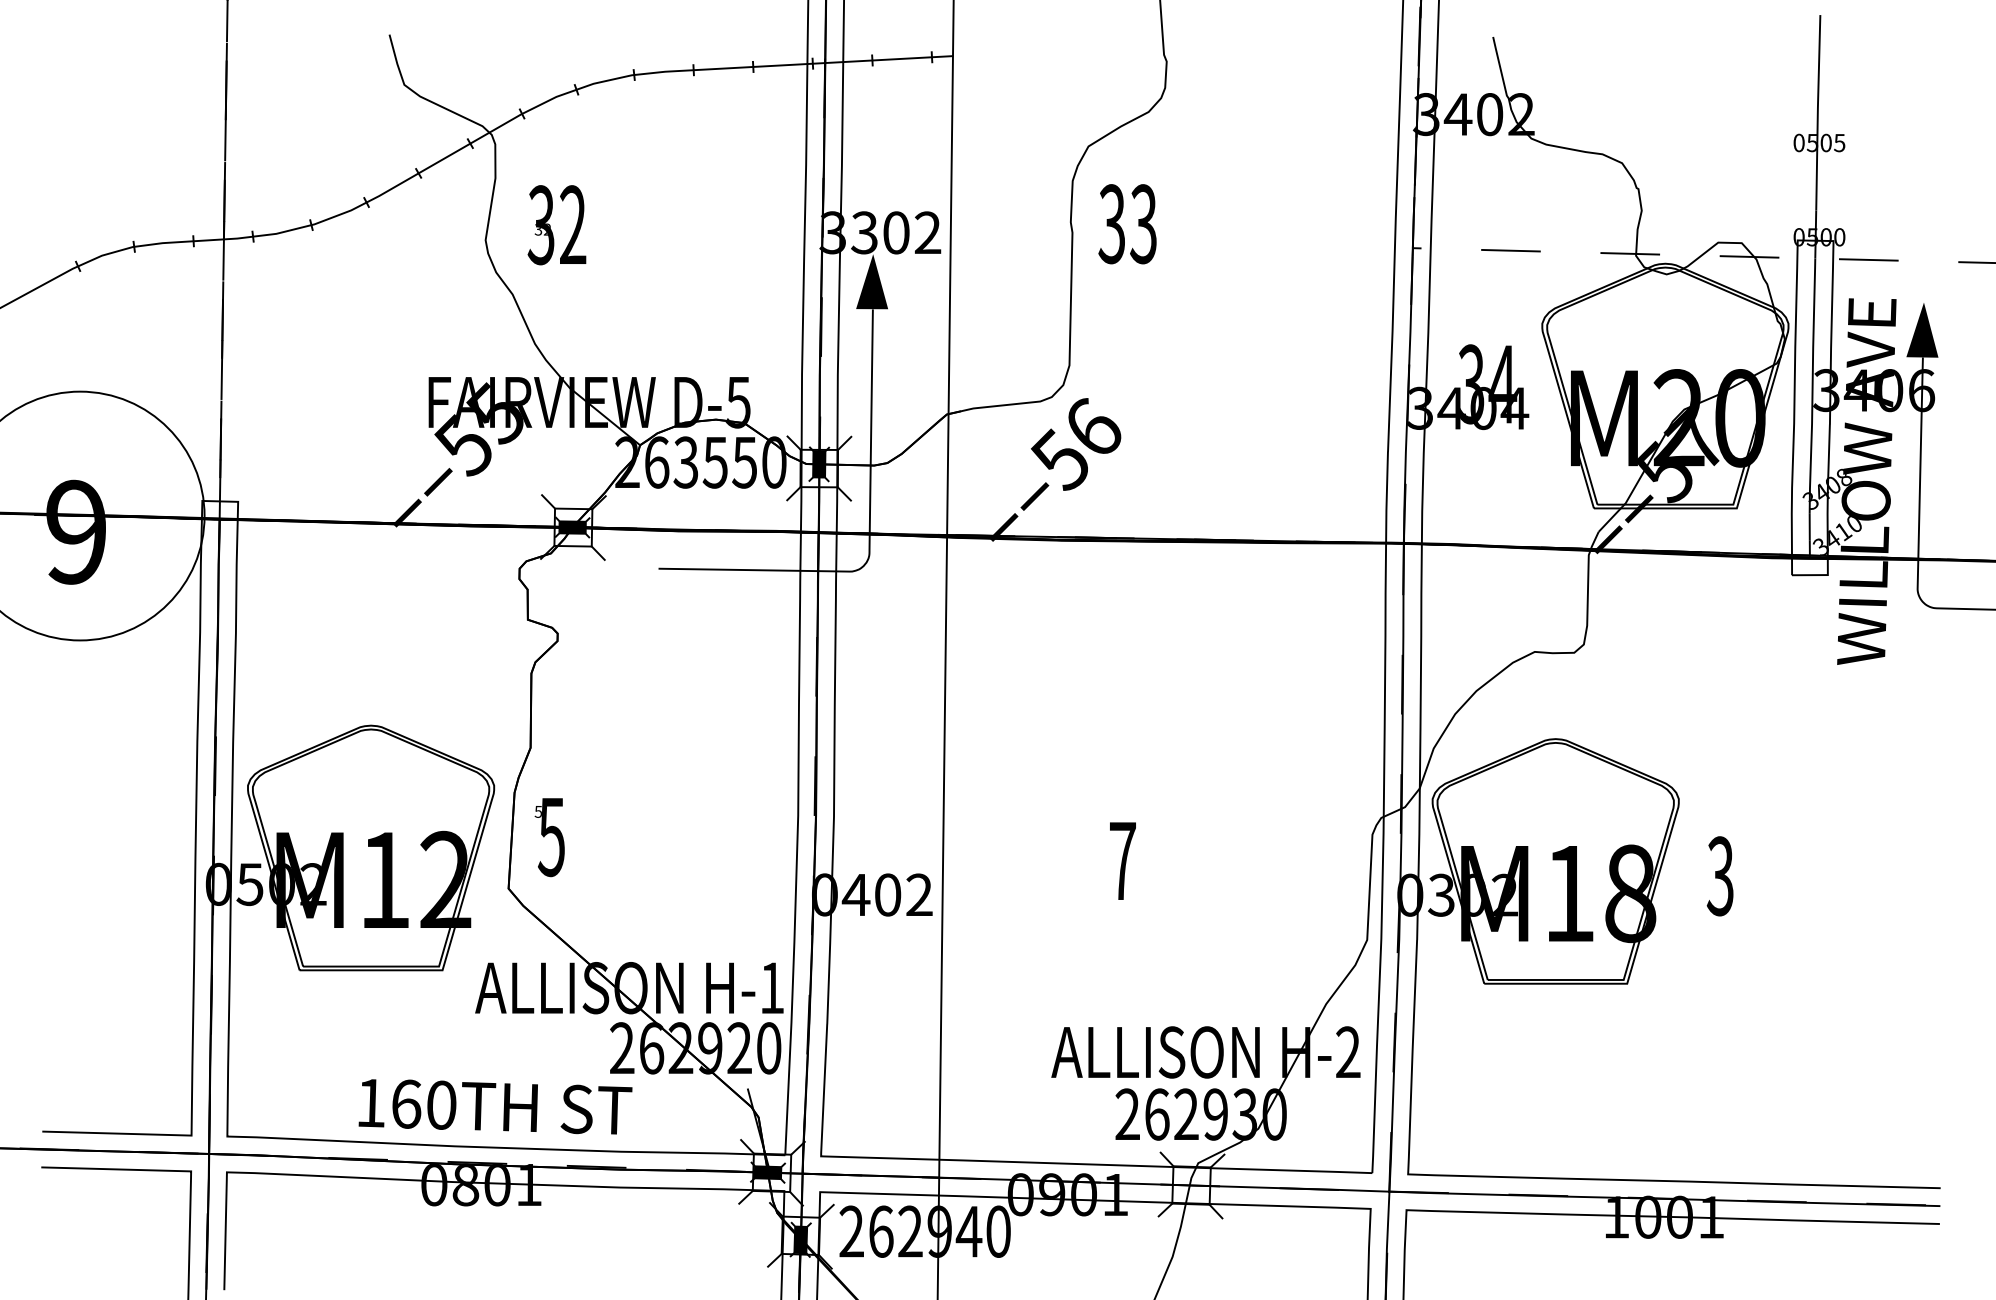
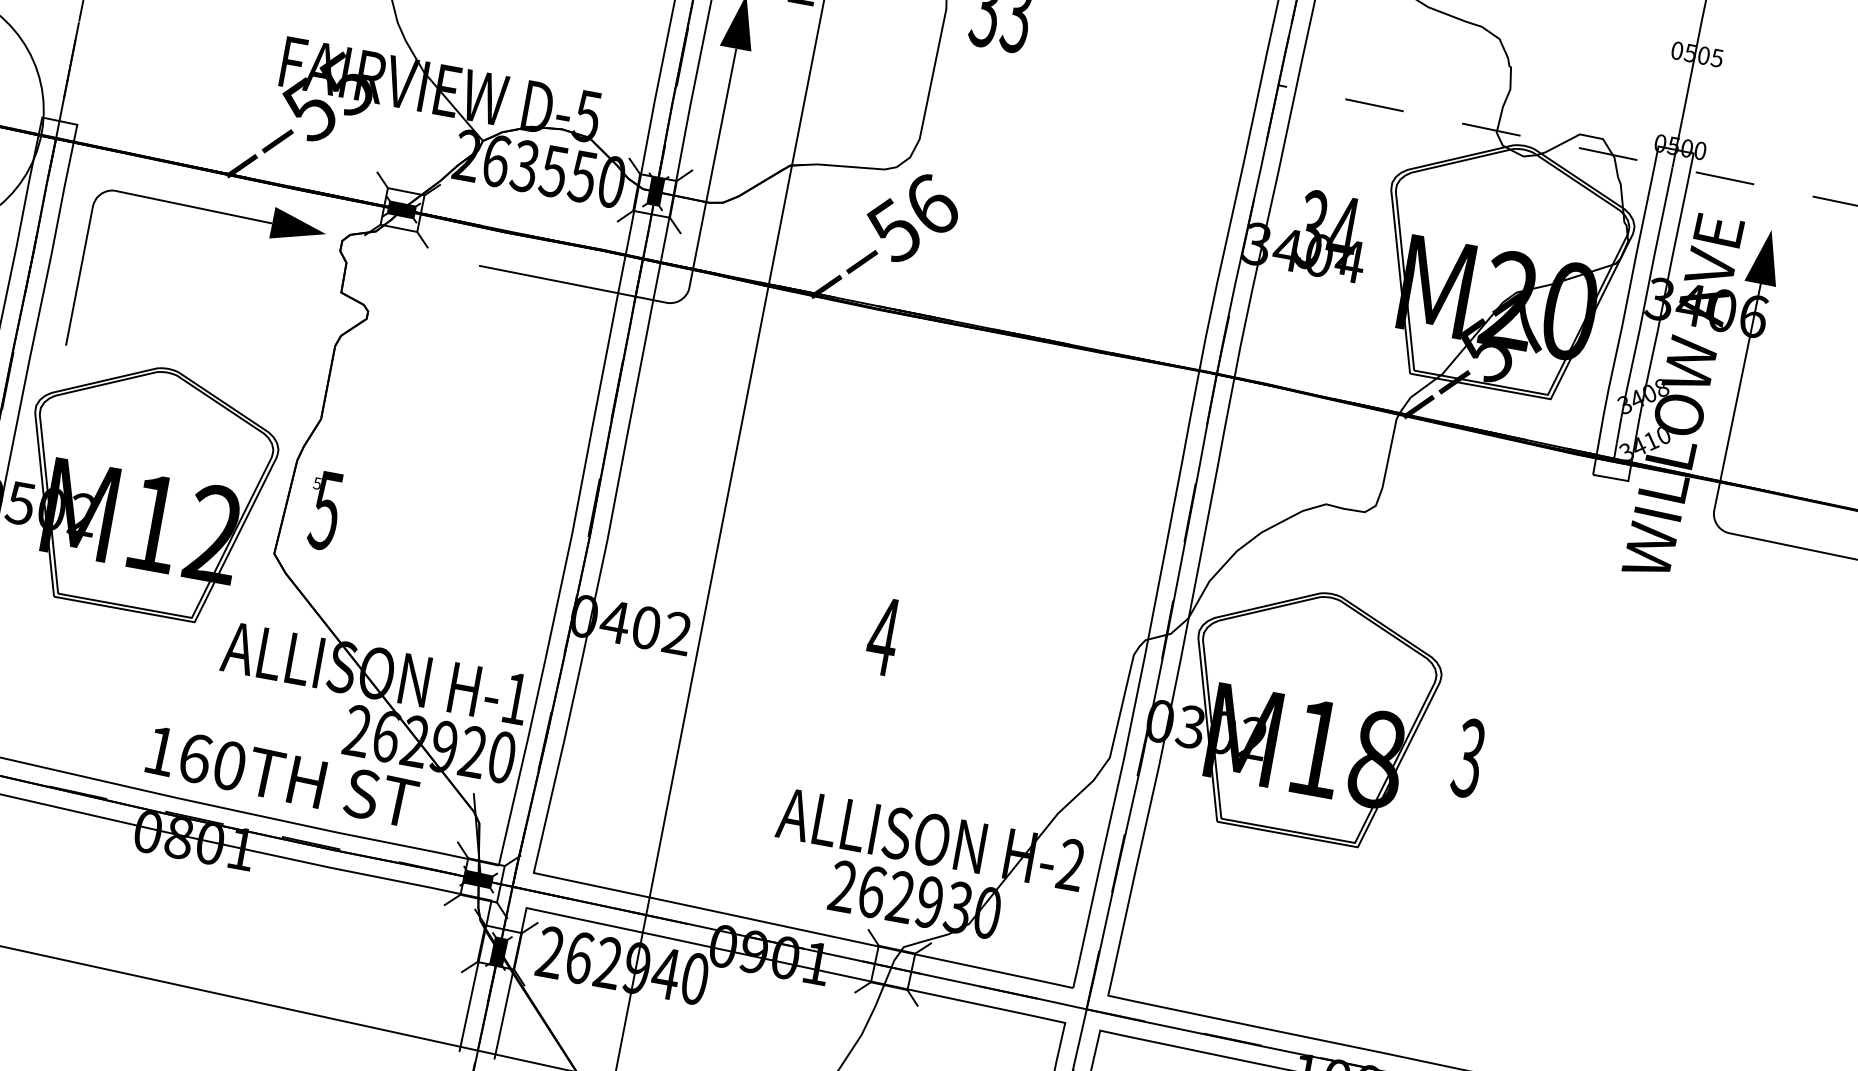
part: (383, 563) -> (209, 211), added
text: (1122, 860) -> (883, 635), 7 -> 4
text: (495, 1106) -> (282, 776), moved

